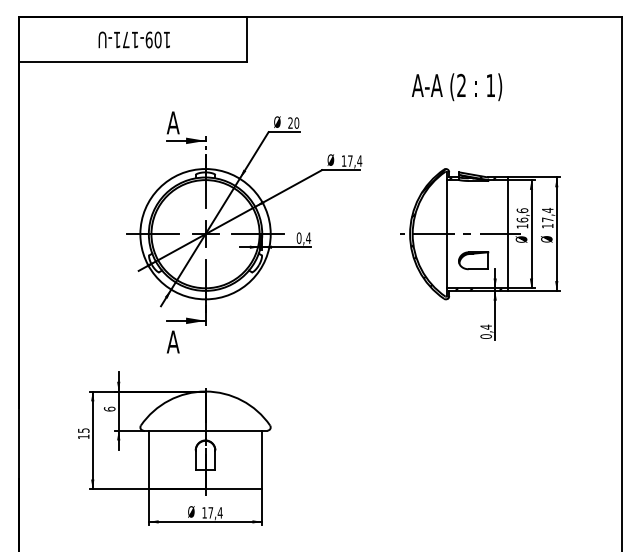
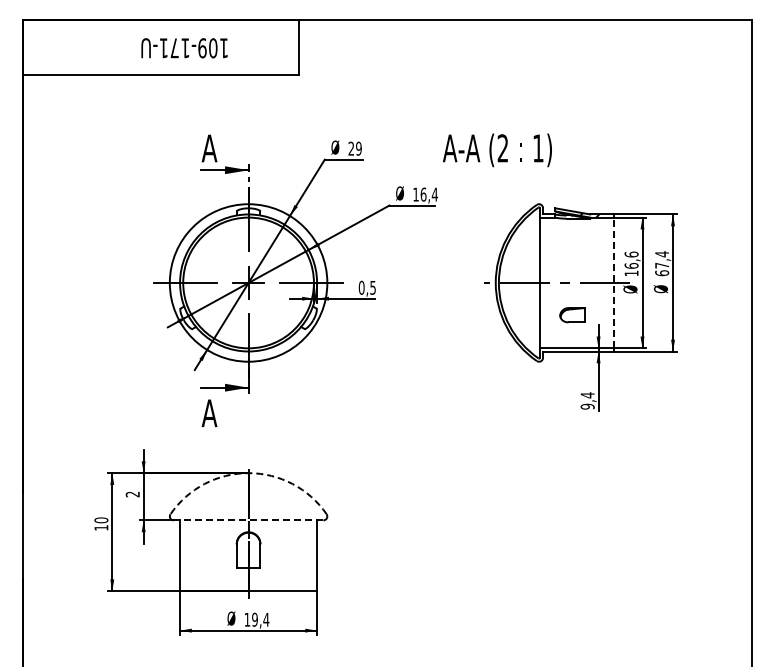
text: (134, 40) -> (184, 48), moved
text: (457, 87) -> (497, 150), moved
text: (296, 122) -> (358, 148), 20 -> 29
text: (350, 160) -> (423, 194), 17,4 -> 16,4
text: (548, 226) -> (662, 273), 17,4 -> 67,4
hatch: (456, 233) -> (551, 282), removed
line: (507, 233) -> (613, 282), solid -> dashed
text: (308, 237) -> (373, 287), 0,4 -> 0,5
part: (473, 261) -> (572, 315), size x0.7
text: (486, 336) -> (587, 406), 0,4 -> 9,4
arc: (205, 391) -> (248, 473), solid -> dashed
text: (109, 409) -> (132, 494), 6 -> 2
text: (83, 430) -> (101, 520), 15 -> 10
line: (205, 430) -> (248, 520), solid -> dashed
text: (210, 512) -> (254, 619), 17,4 -> 19,4

